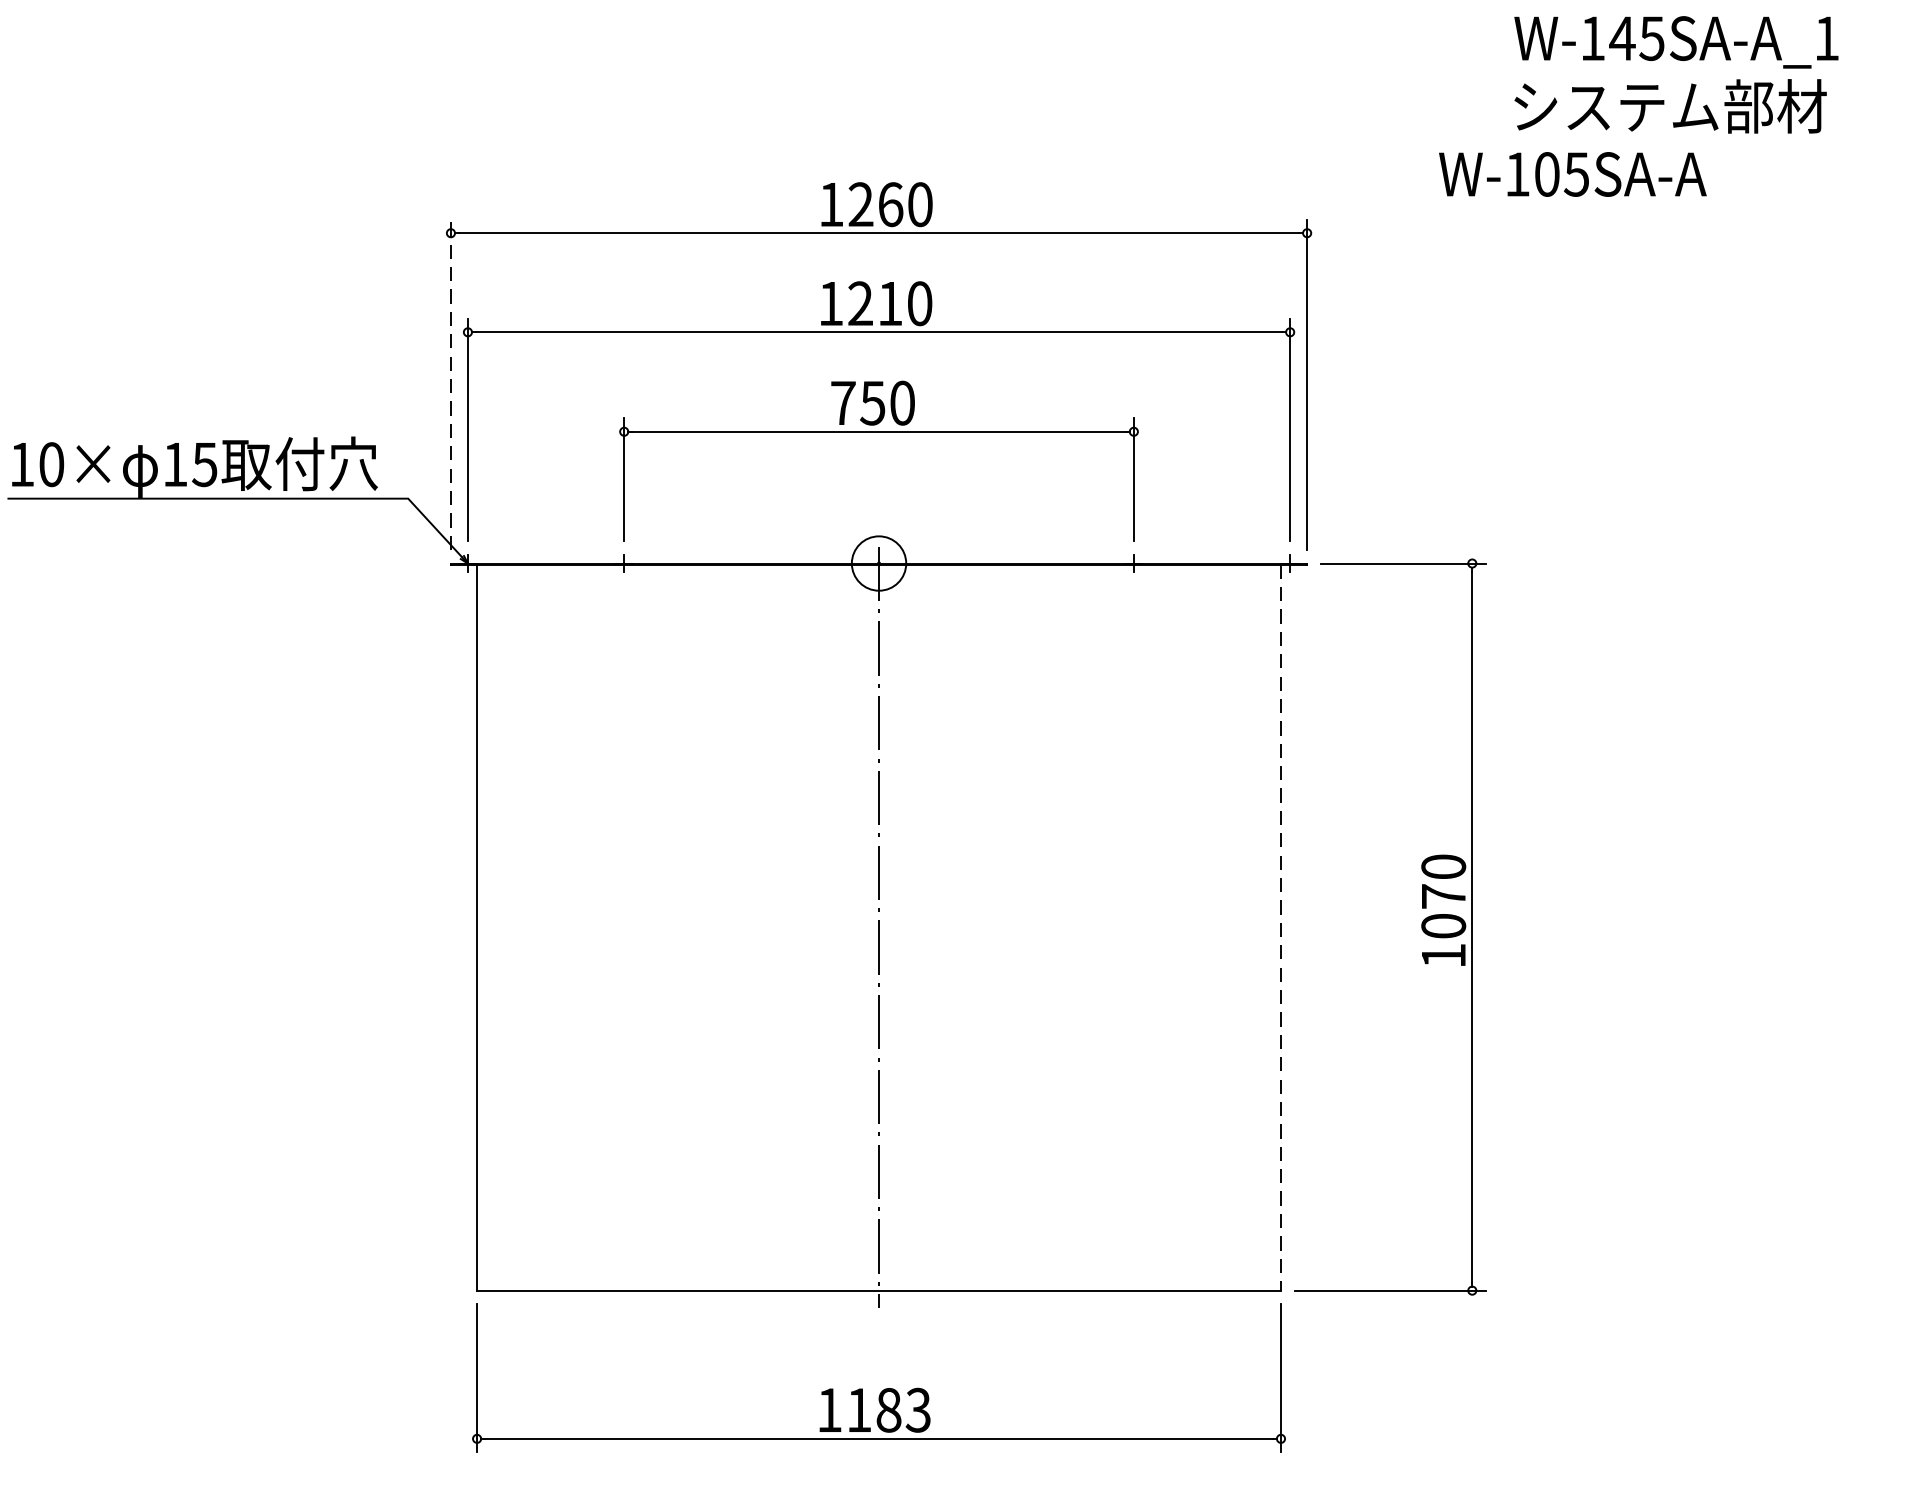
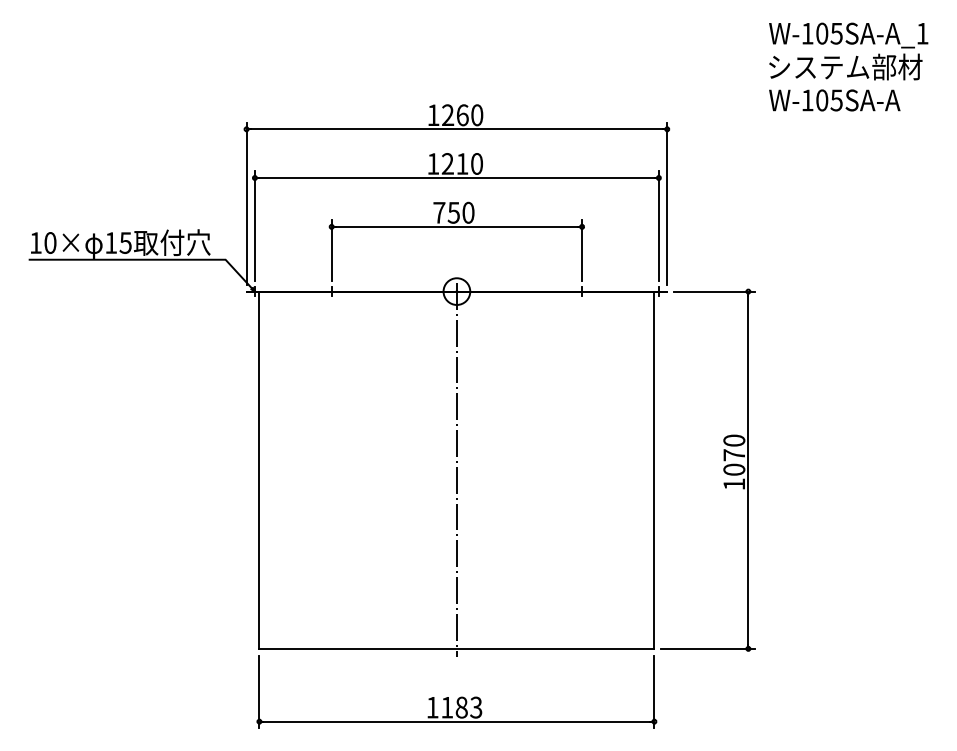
text: (1621, 38) -> (821, 33), W-145SA-A_1 -> W-105SA-A_1
text: (1572, 174) -> (834, 100), moved
line: (450, 384) -> (246, 203), dashed -> solid
line: (1281, 927) -> (654, 470), dashed -> solid

